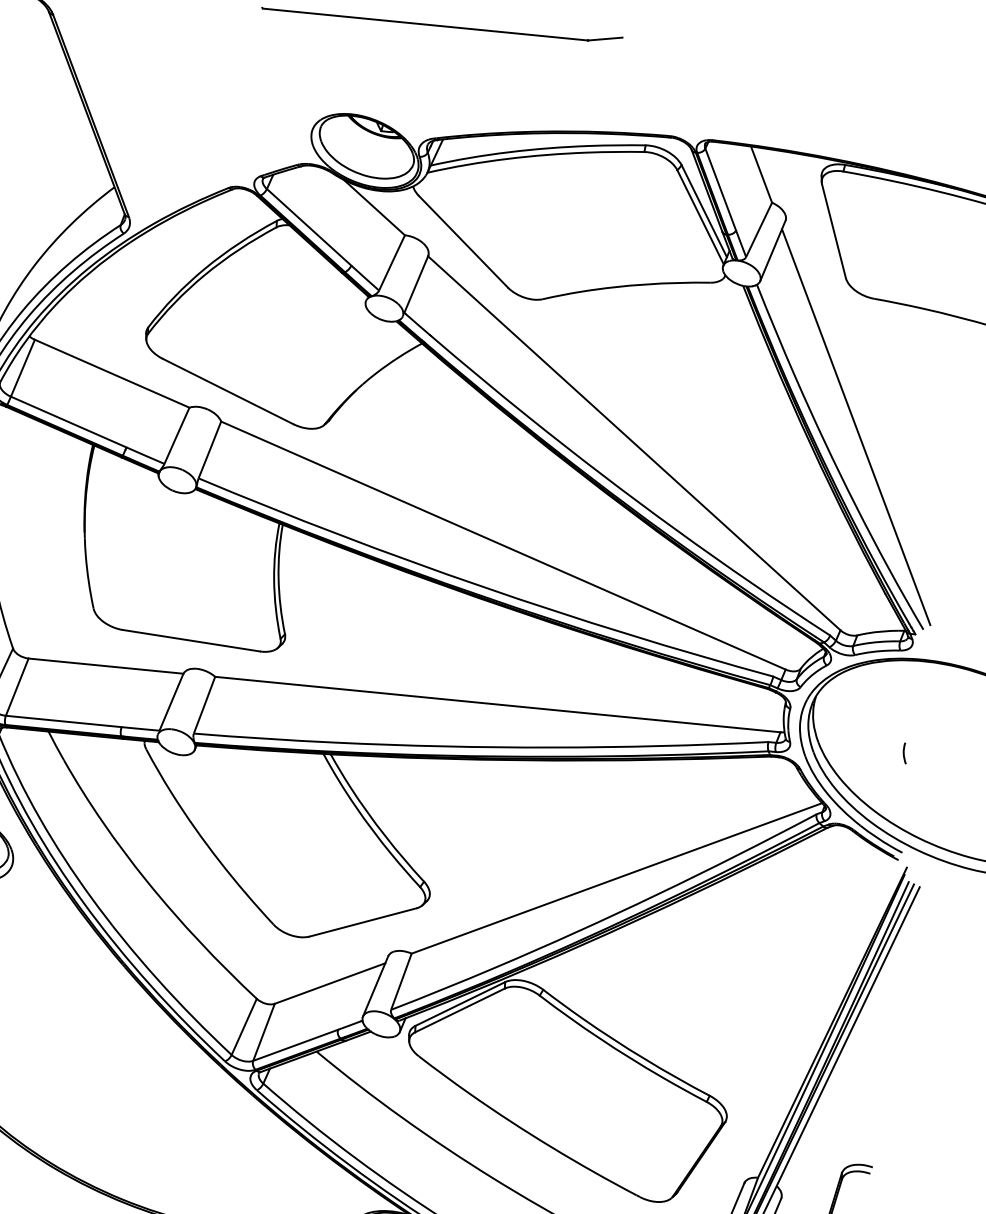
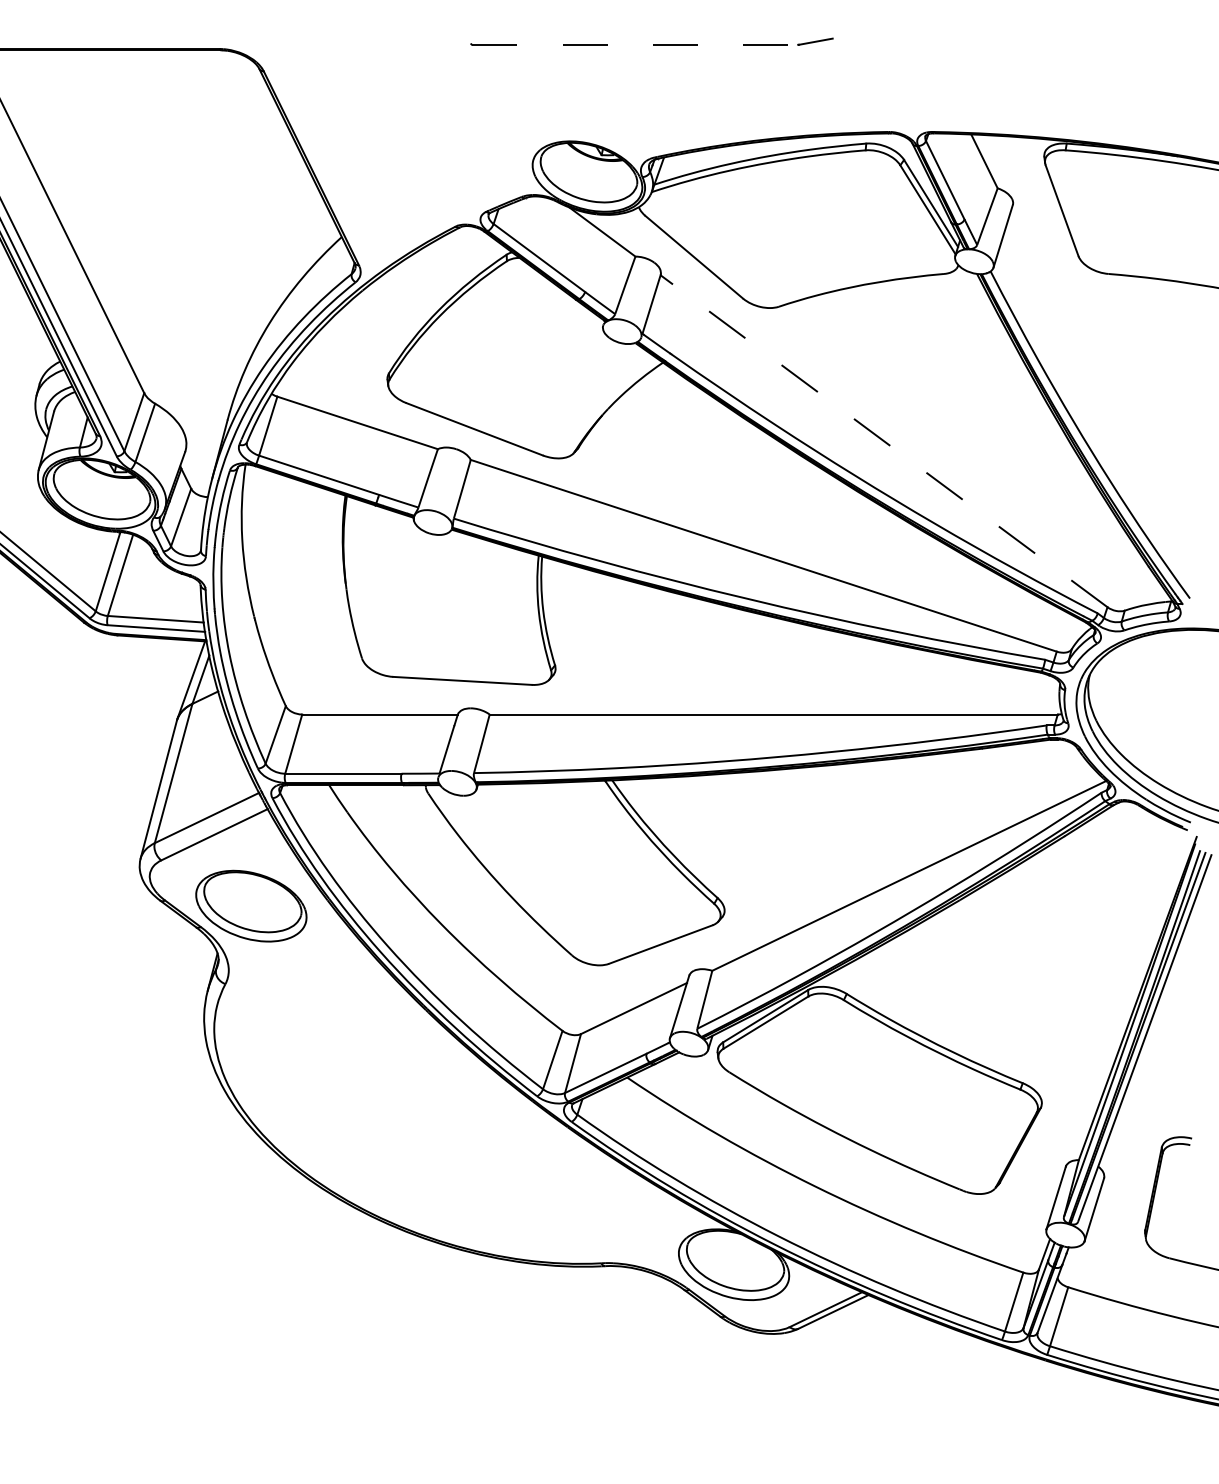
line: (426, 24) -> (636, 44), solid -> dashed
line: (856, 427) -> (1103, 403), removed
line: (633, 442) -> (883, 440), solid -> dashed
curve: (904, 753) -> (1183, 723), removed

